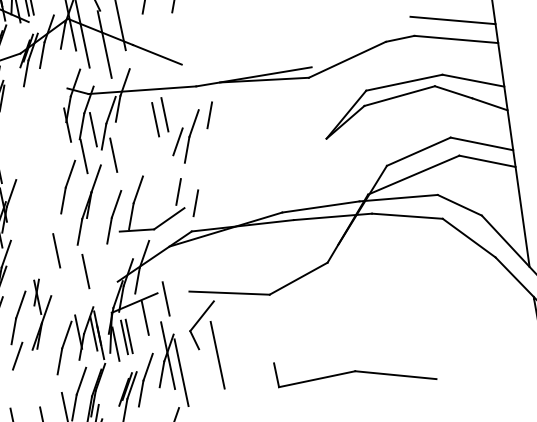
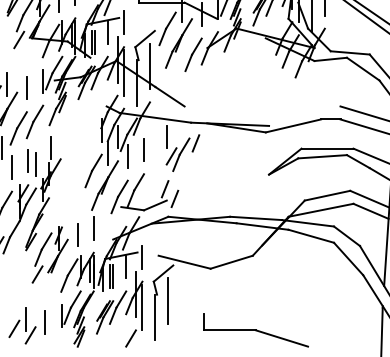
line: (154, 119) -> (143, 149), moved
line: (56, 250) -> (77, 234), moved
line: (203, 383) -> (155, 317), added

